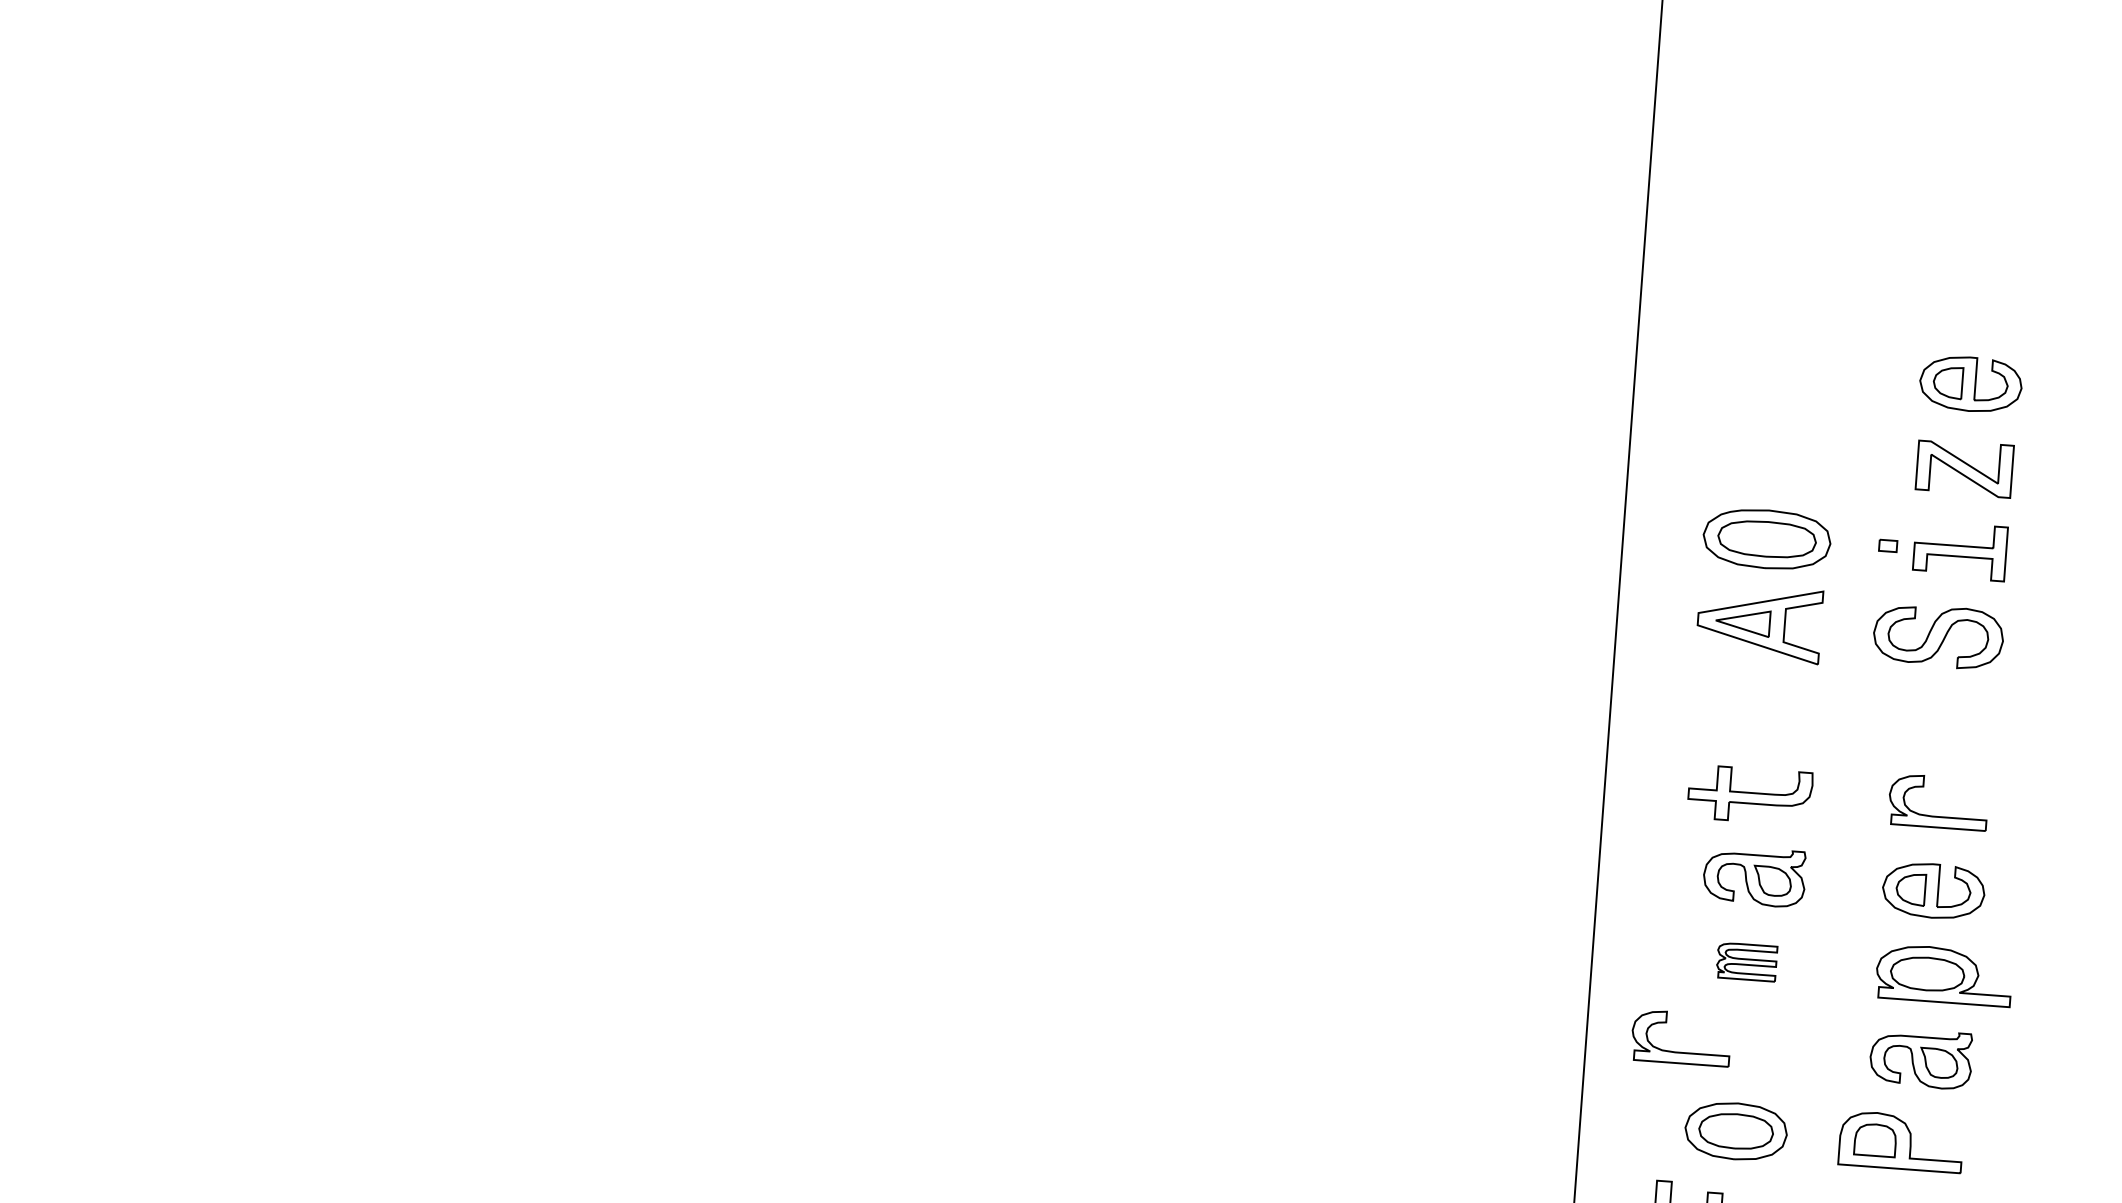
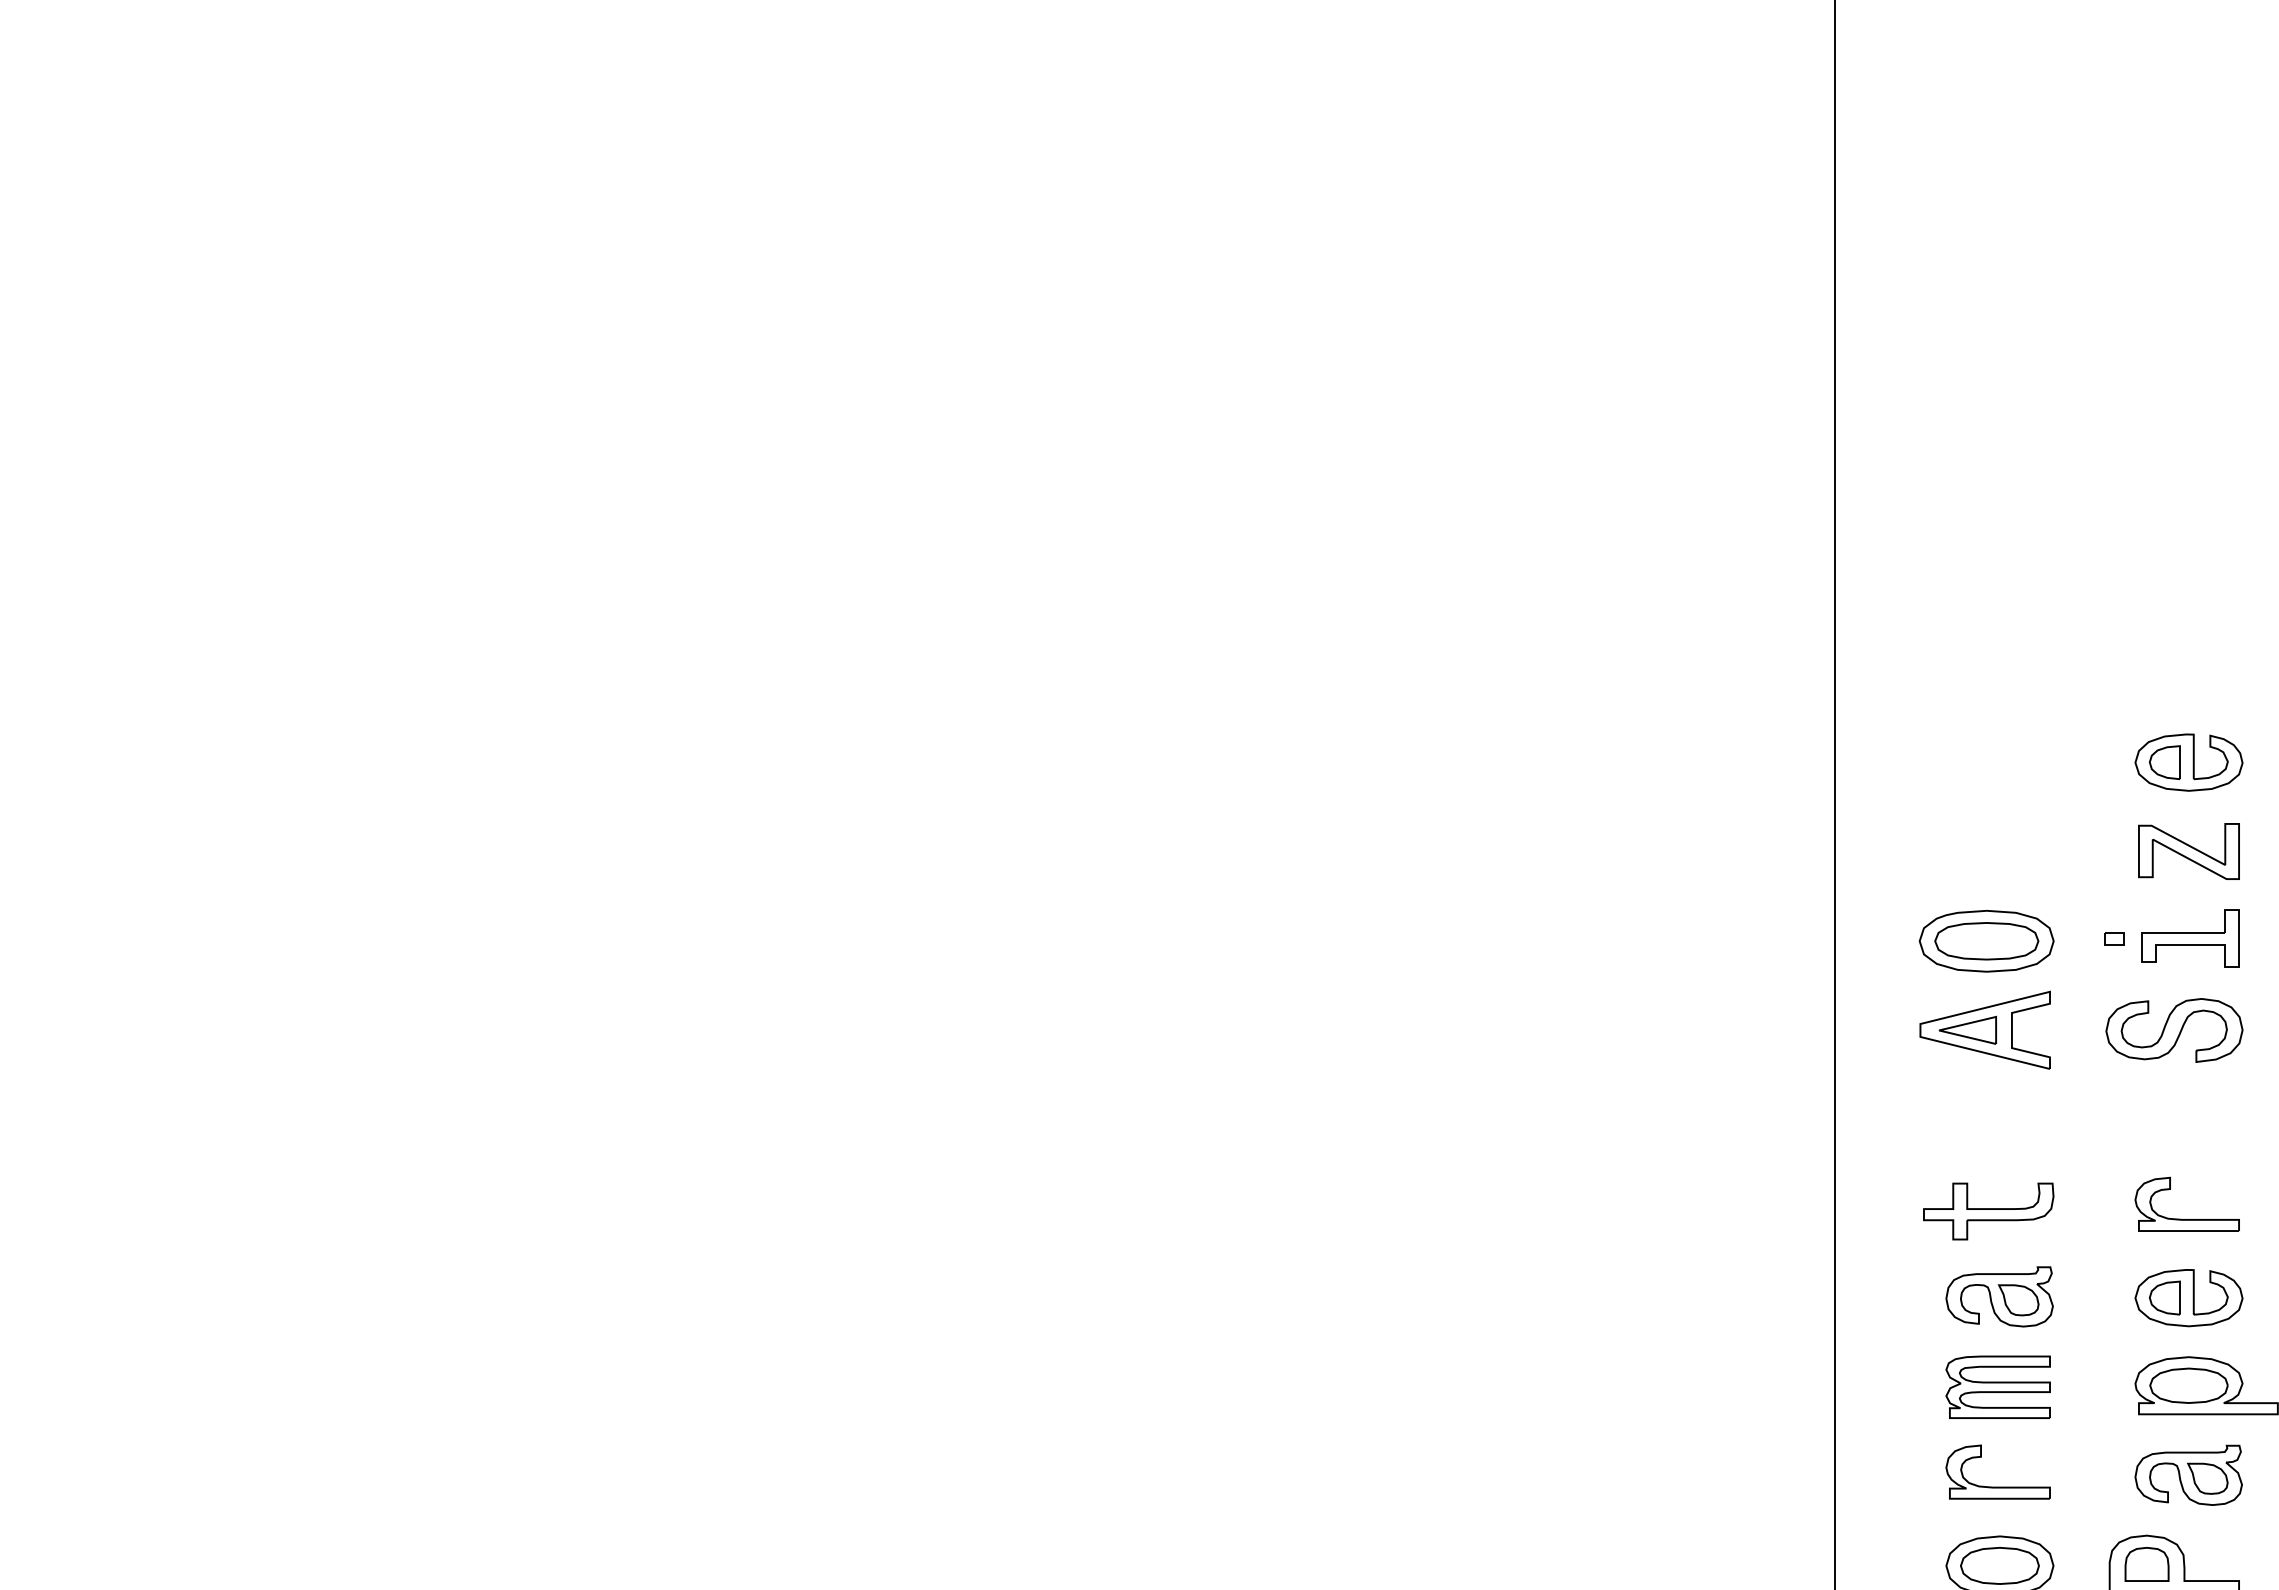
part: (1746, 961) -> (1997, 1386), size x1.67
part: (1679, 1051) -> (1997, 1486), moved

